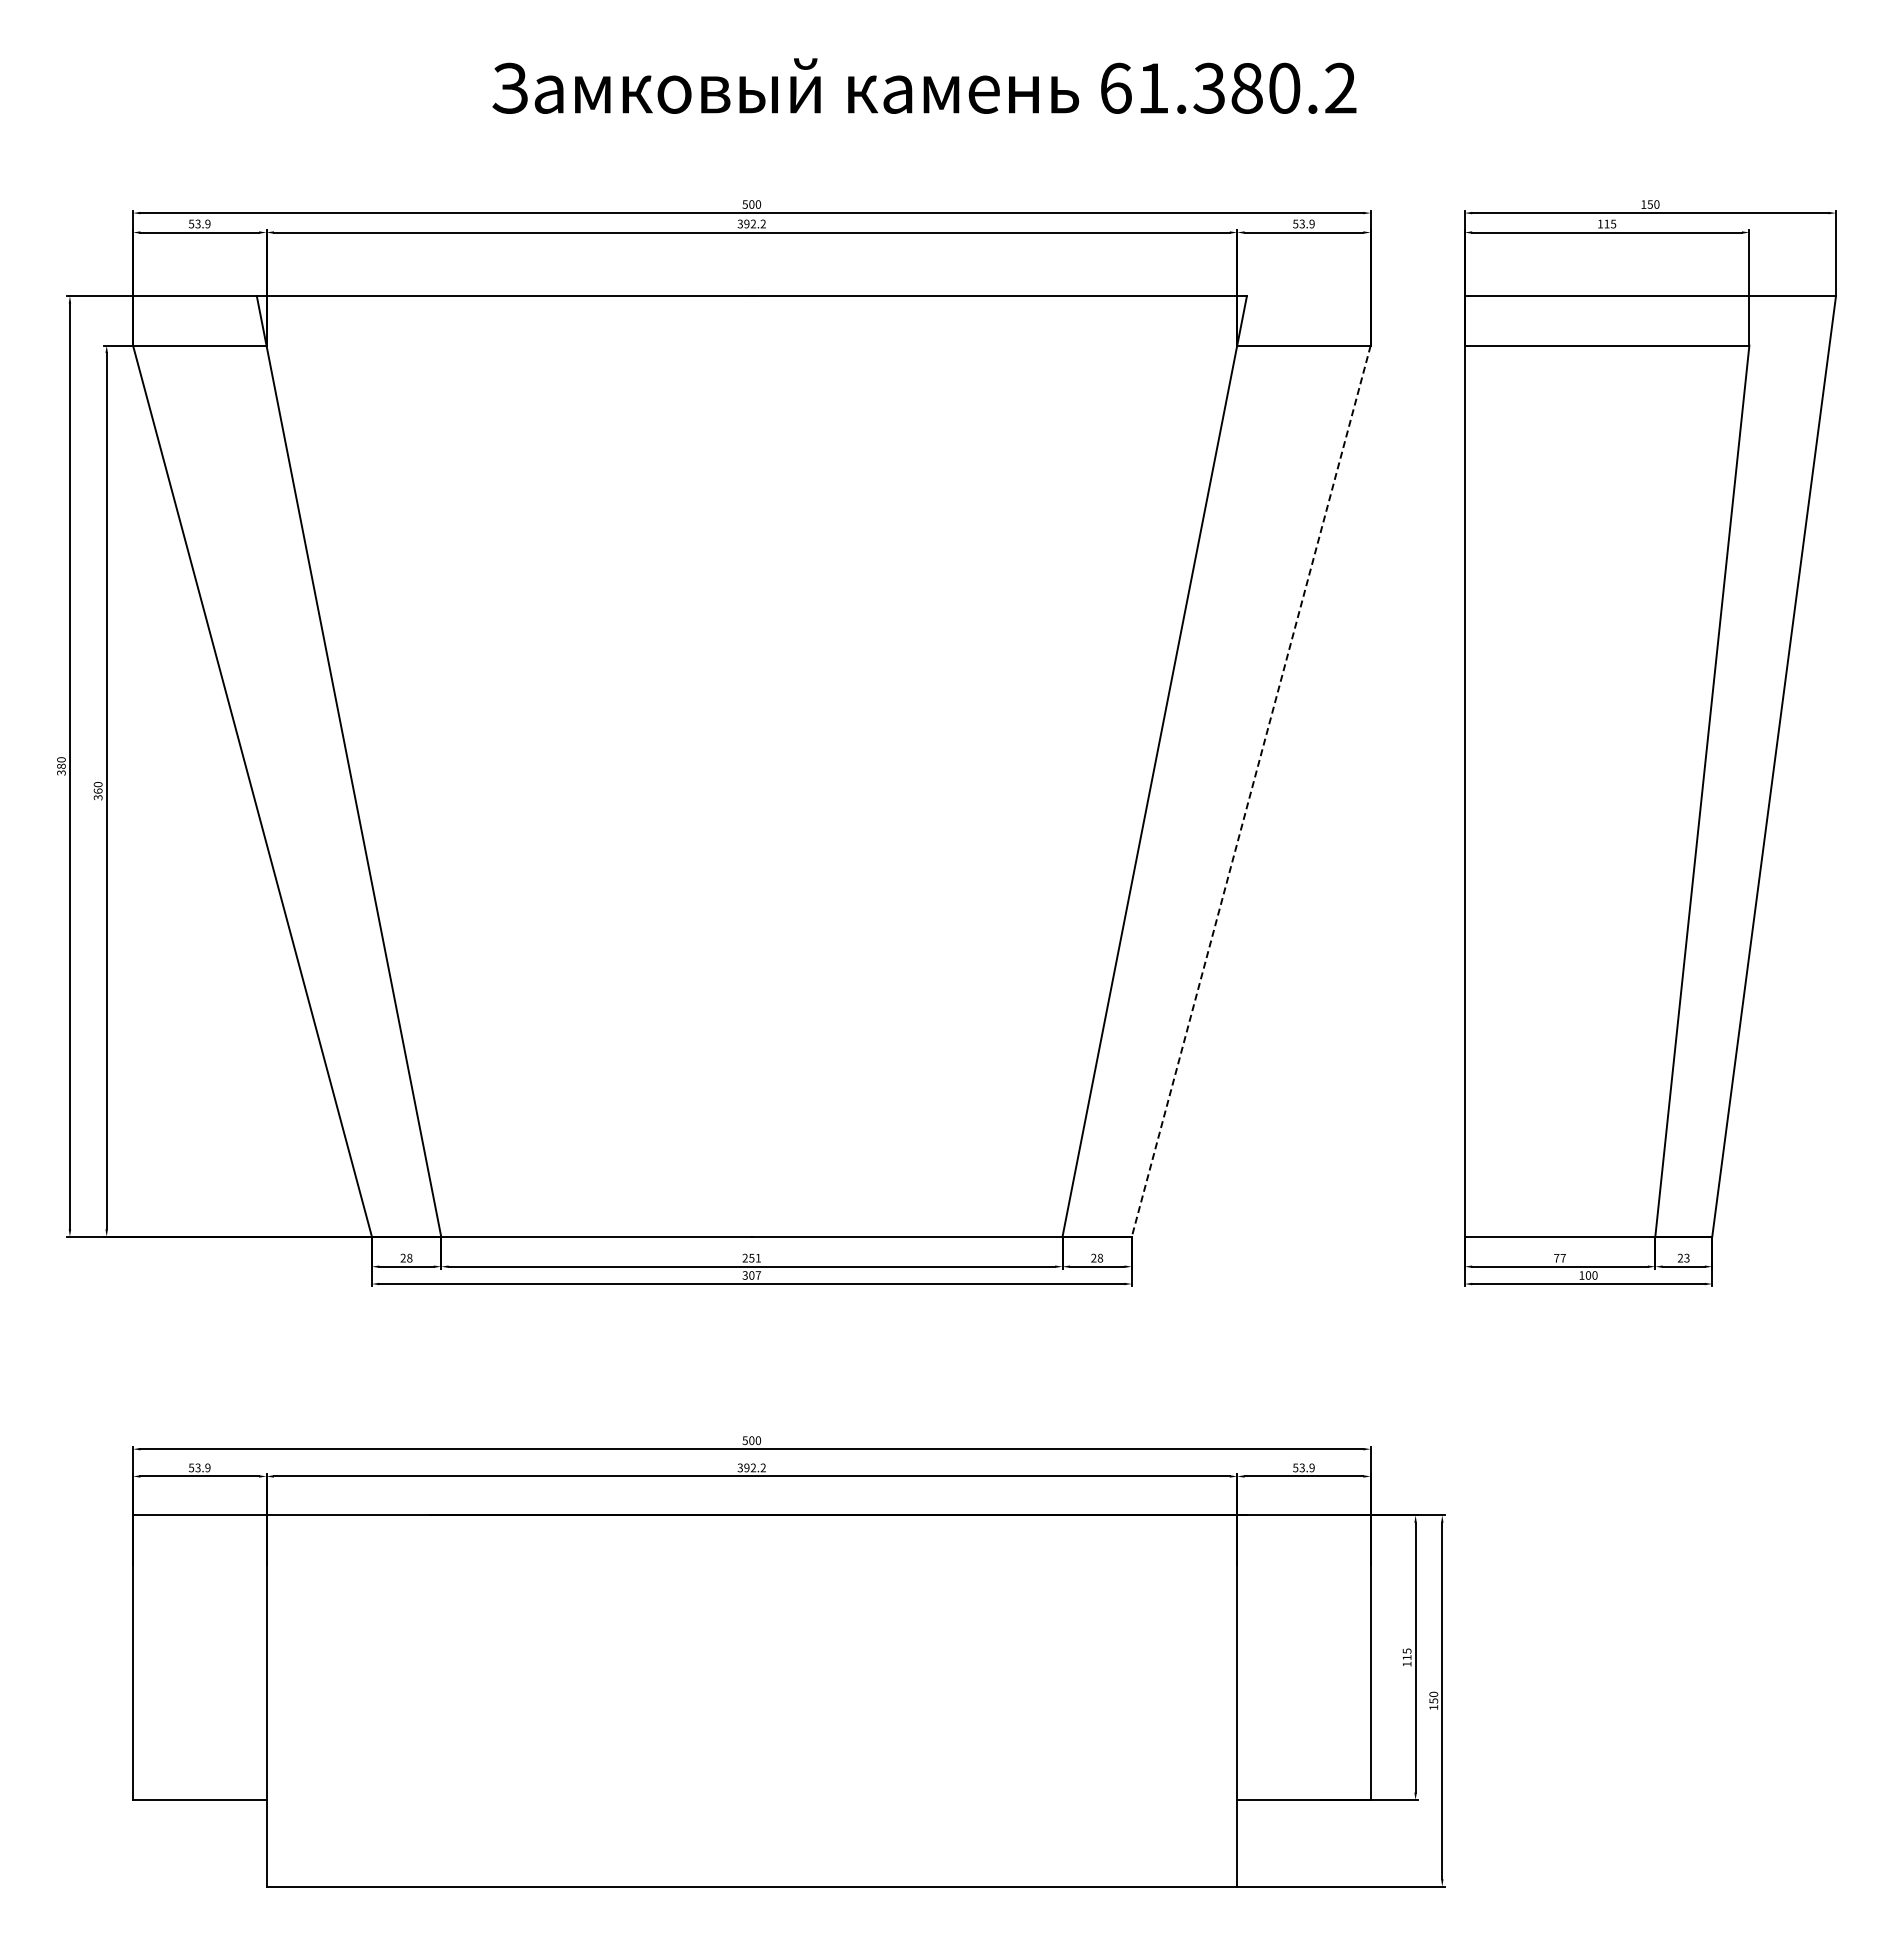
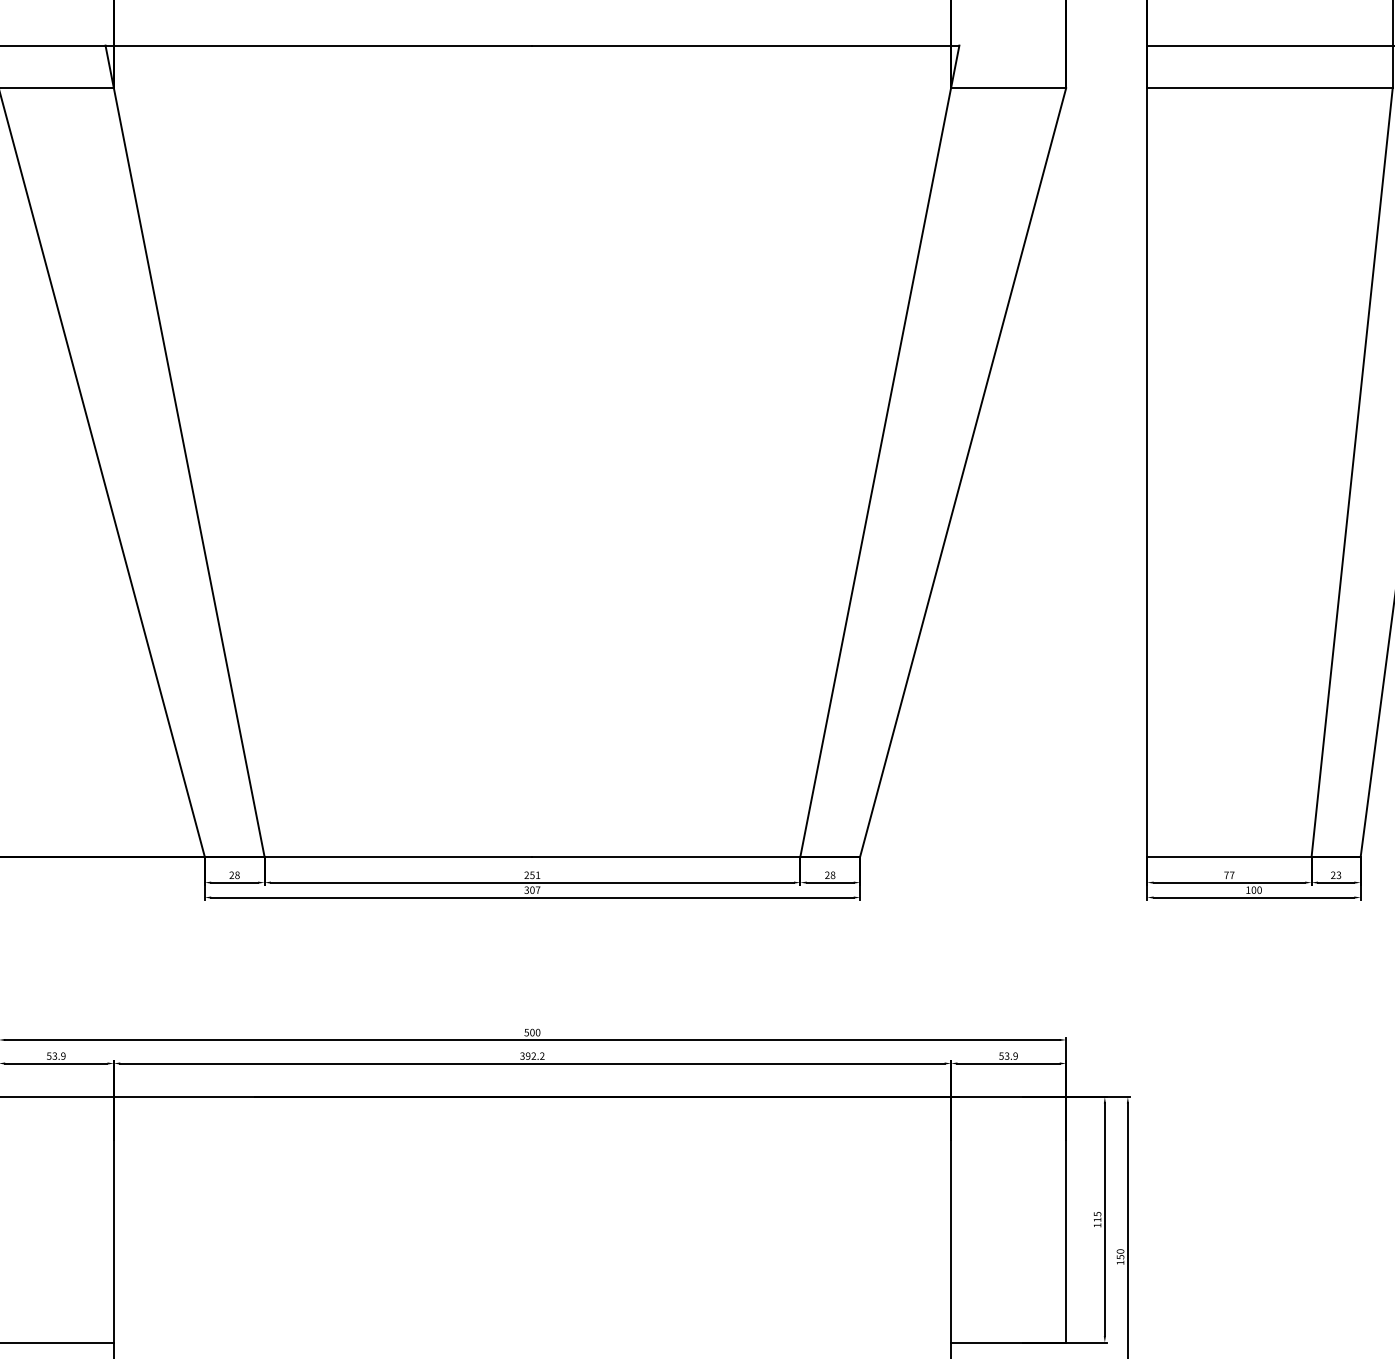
line: (1251, 791) -> (963, 472), dashed -> solid

